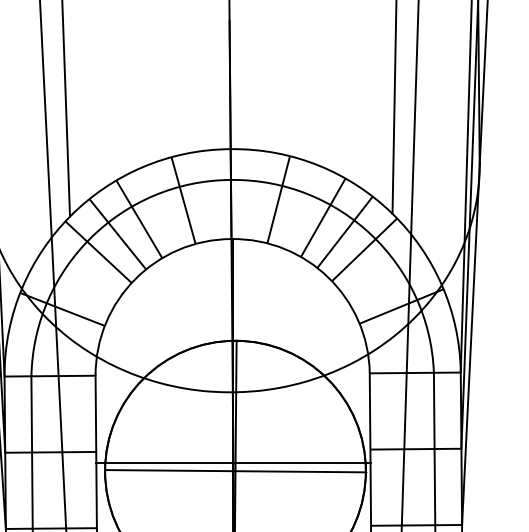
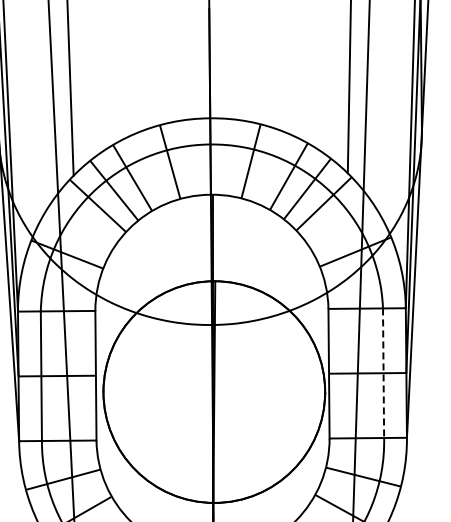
line: (434, 449) -> (383, 373), solid -> dashed
line: (233, 462) -> (212, 384), removed
line: (235, 471) -> (214, 392), removed

